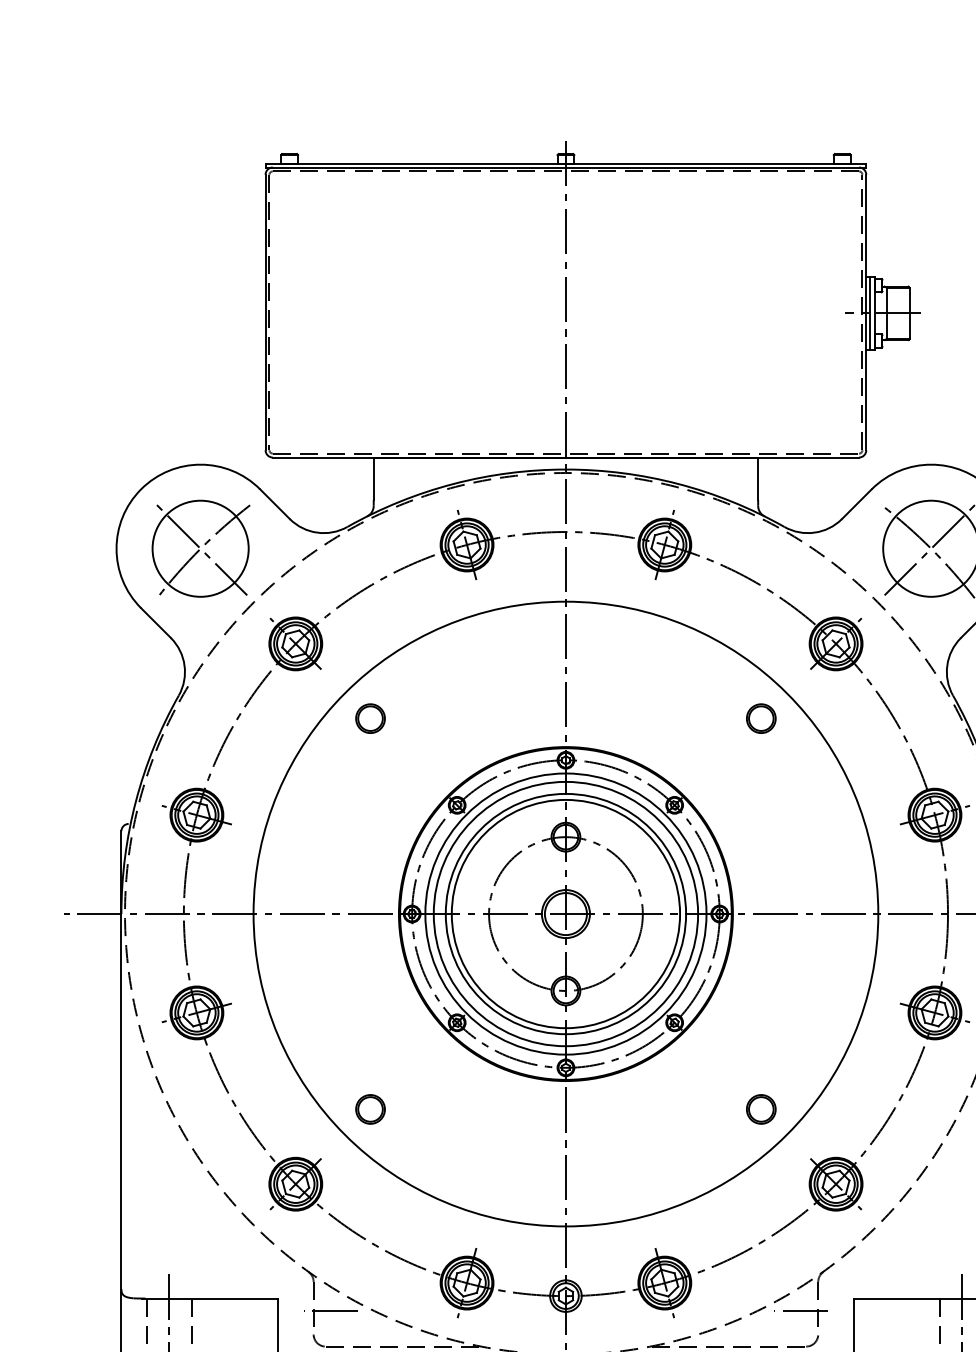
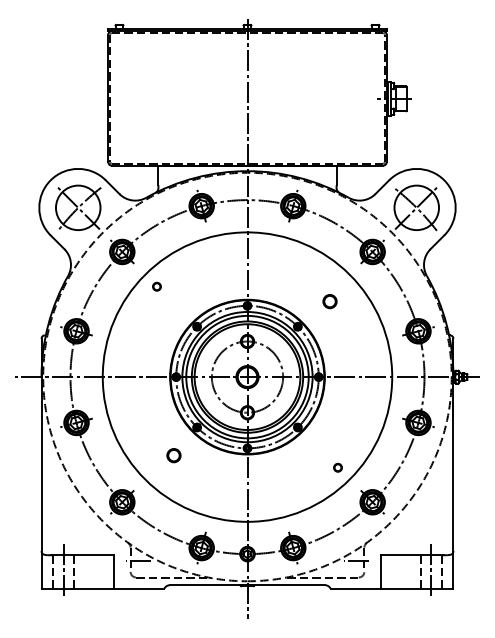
circle: (369, 718) -> (156, 286), size x0.6
circle: (760, 718) -> (329, 301), moved
circle: (369, 1109) -> (173, 455), moved
circle: (760, 1109) -> (337, 467), size x0.6

